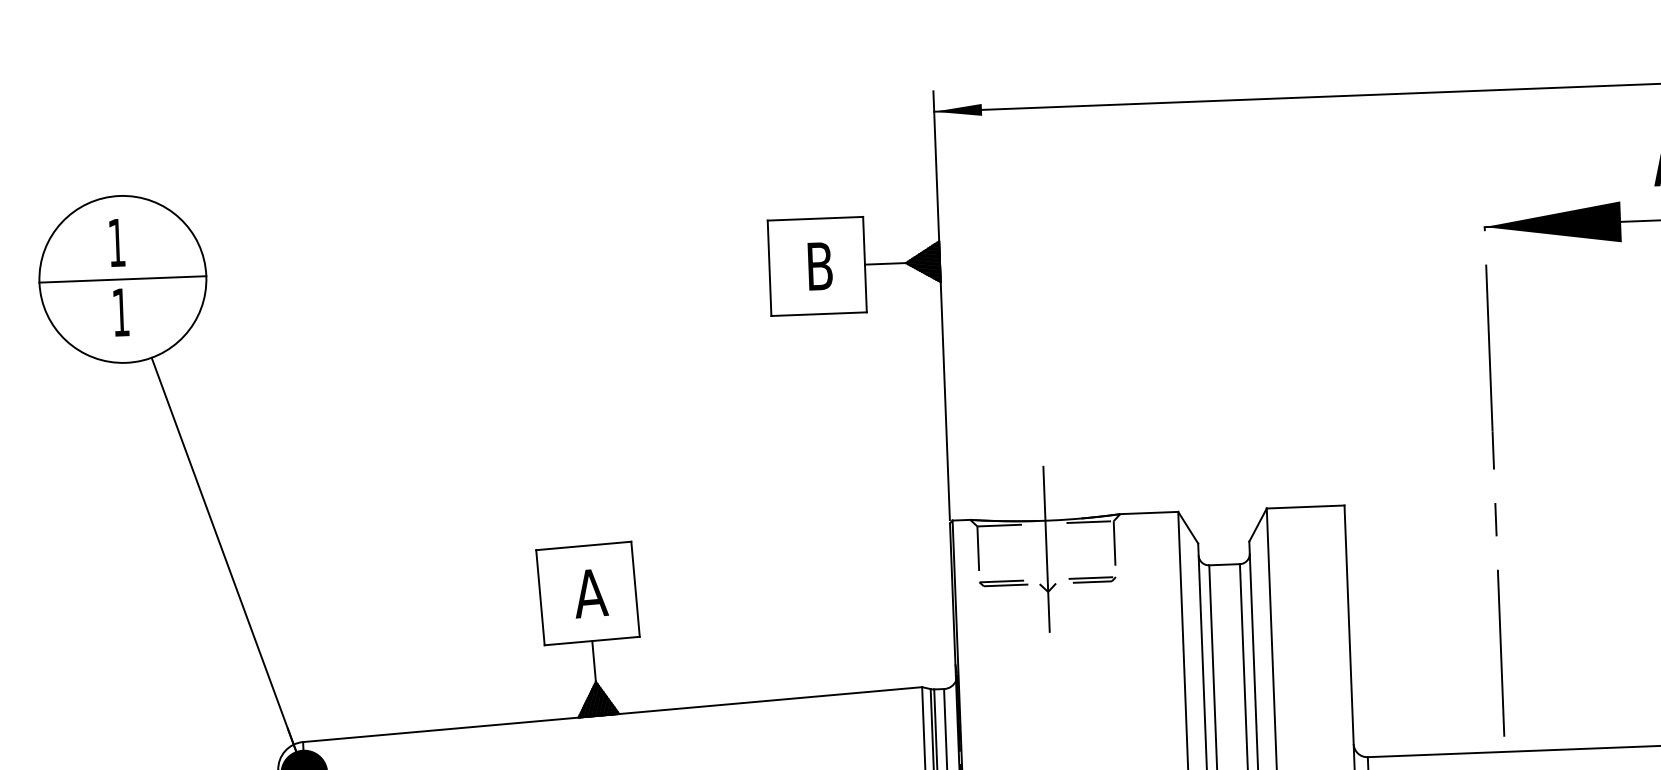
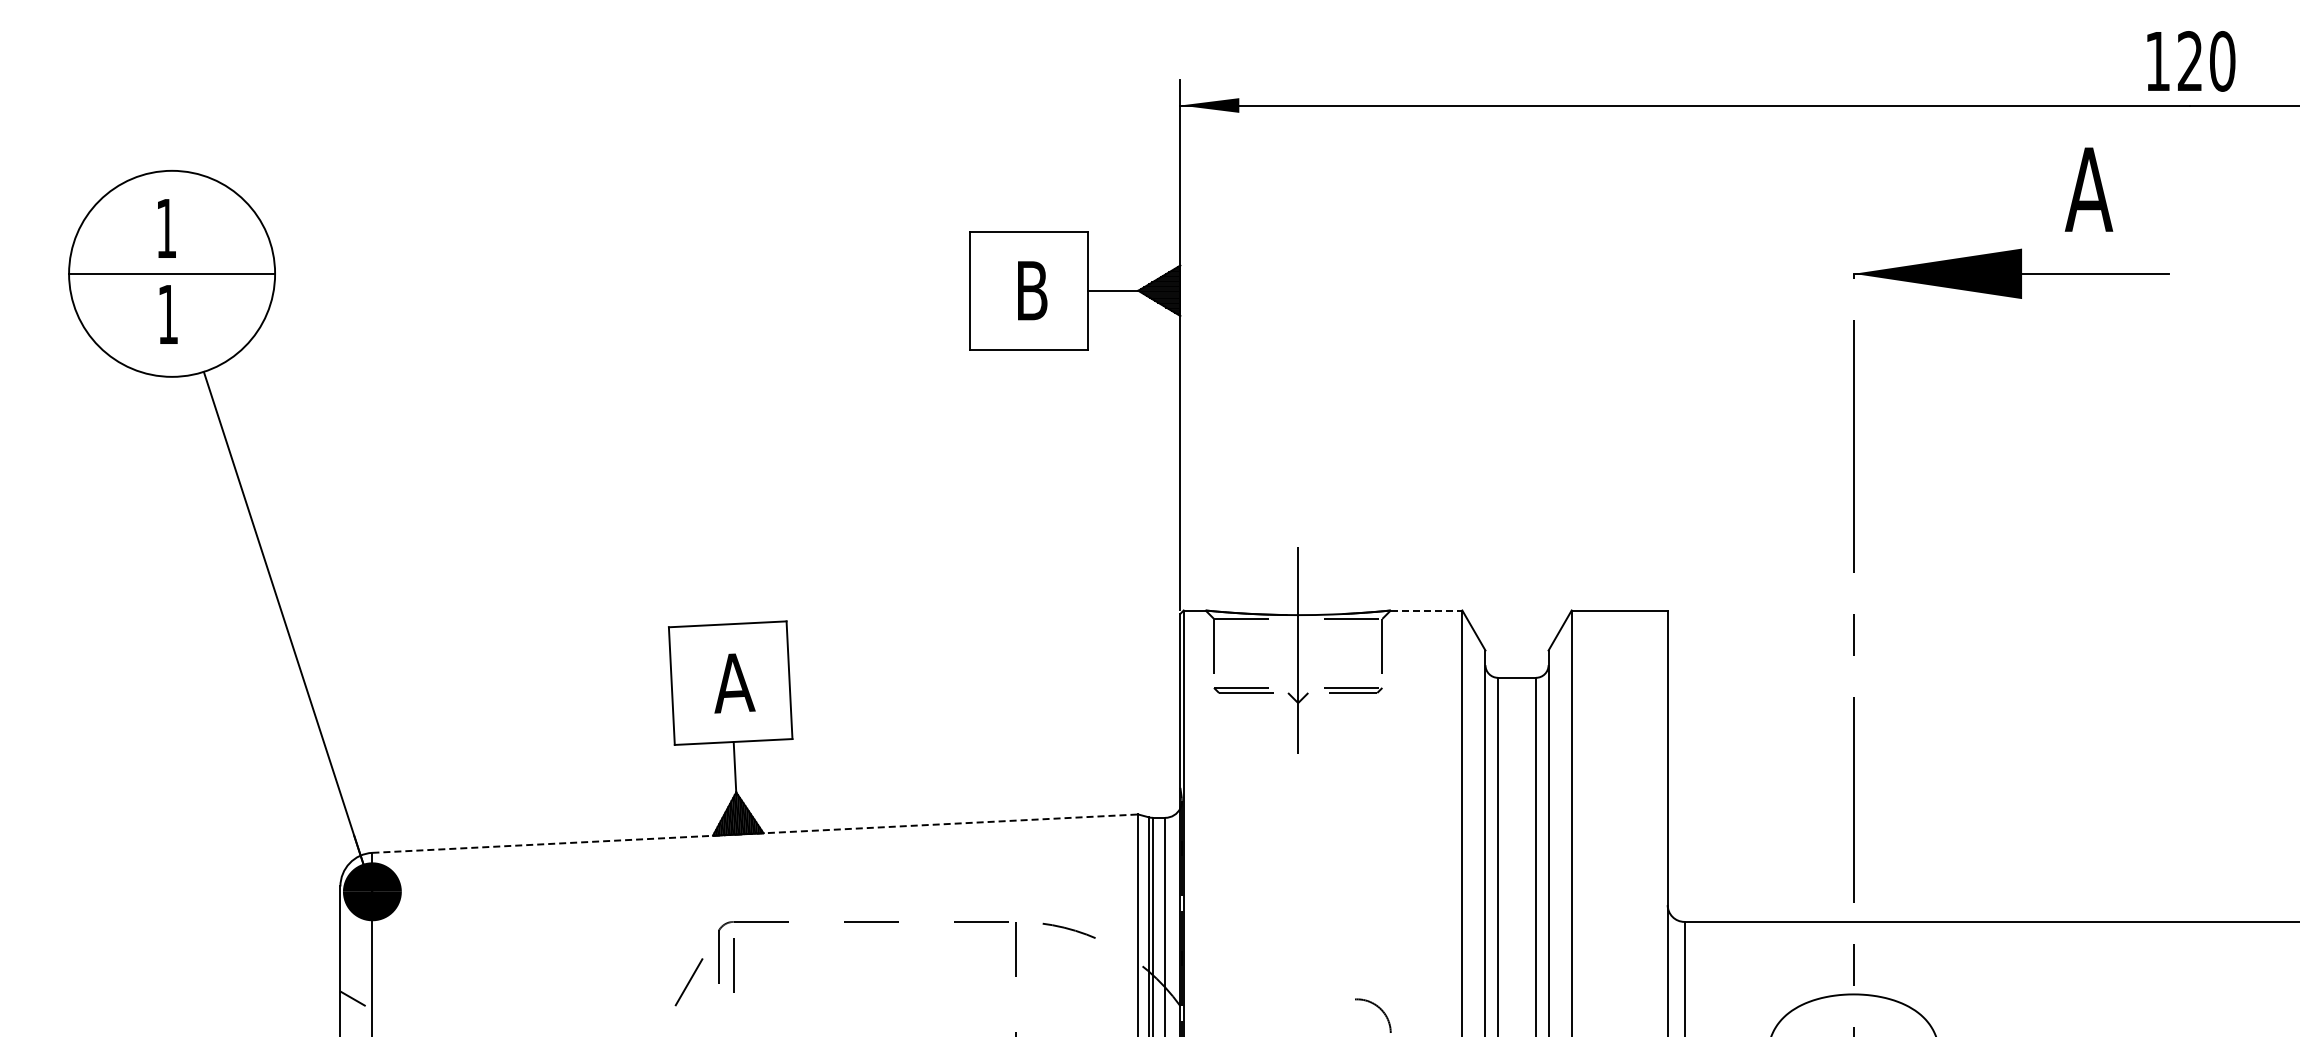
line: (1149, 513) -> (1426, 610), solid -> dashed
line: (612, 714) -> (755, 833), solid -> dashed

